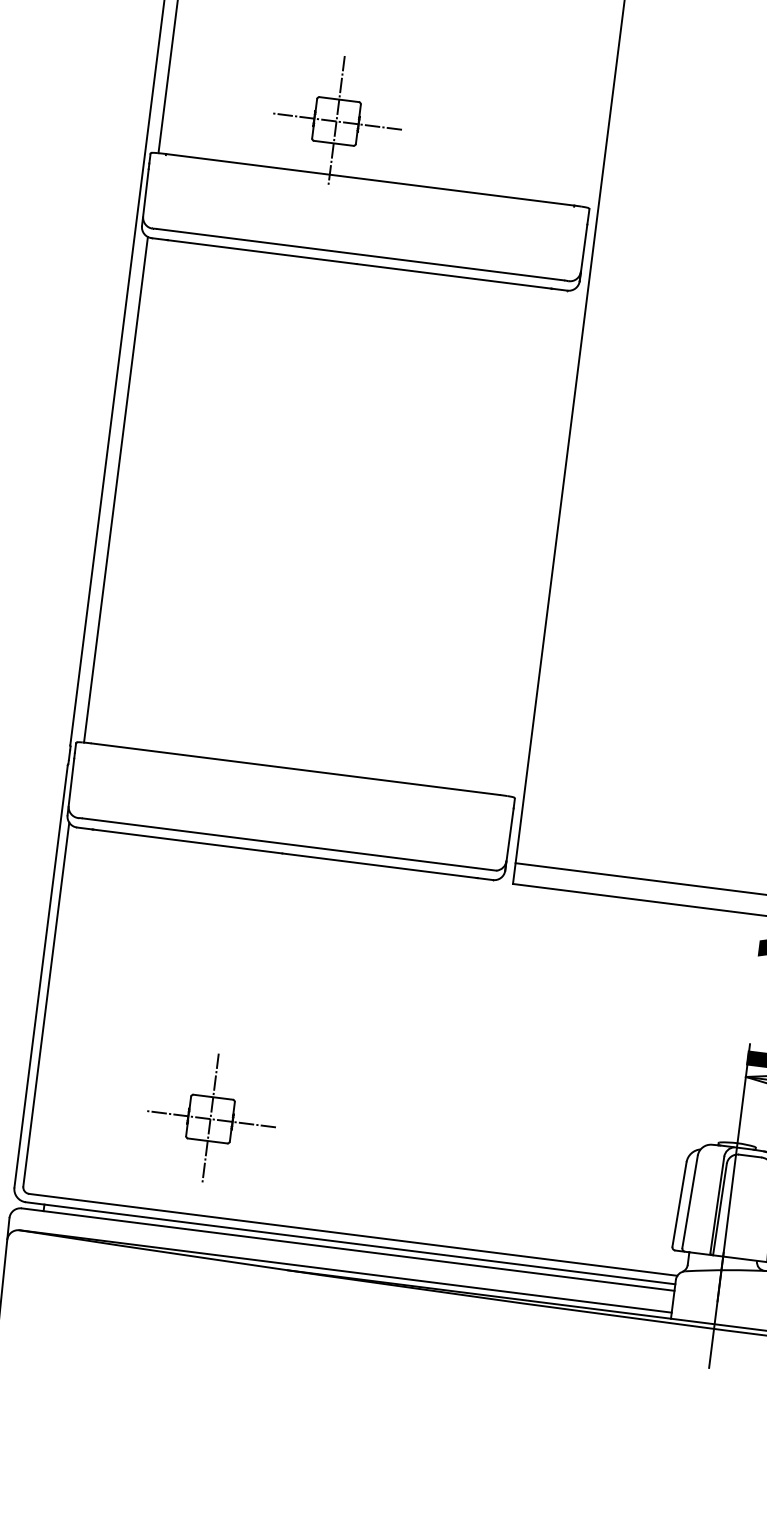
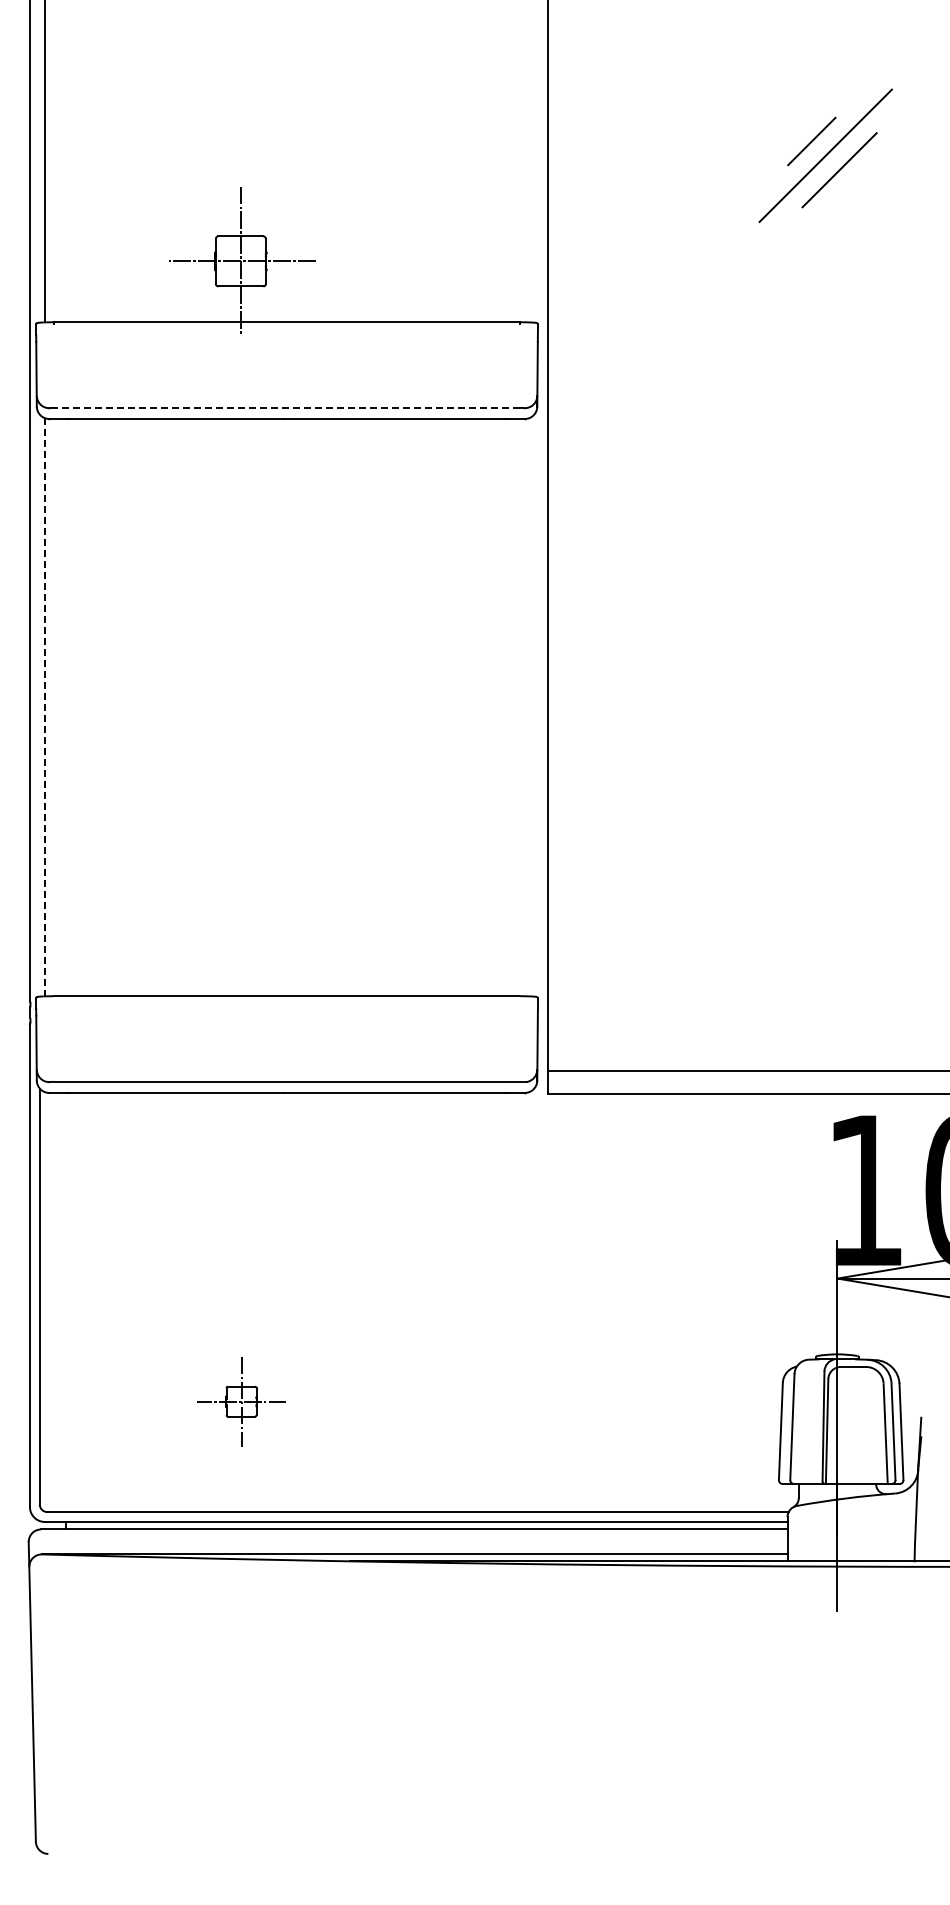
line: (361, 254) -> (287, 407), solid -> dashed
line: (116, 490) -> (45, 707), solid -> dashed
part: (212, 1117) -> (242, 1400), size x0.6

